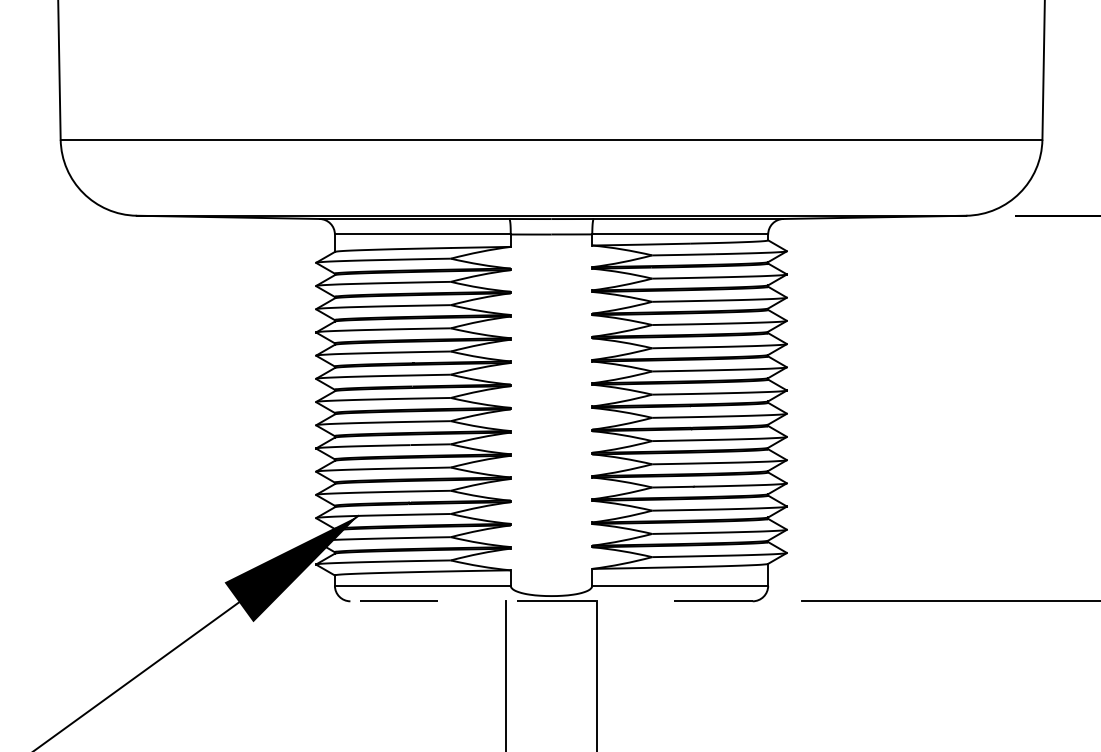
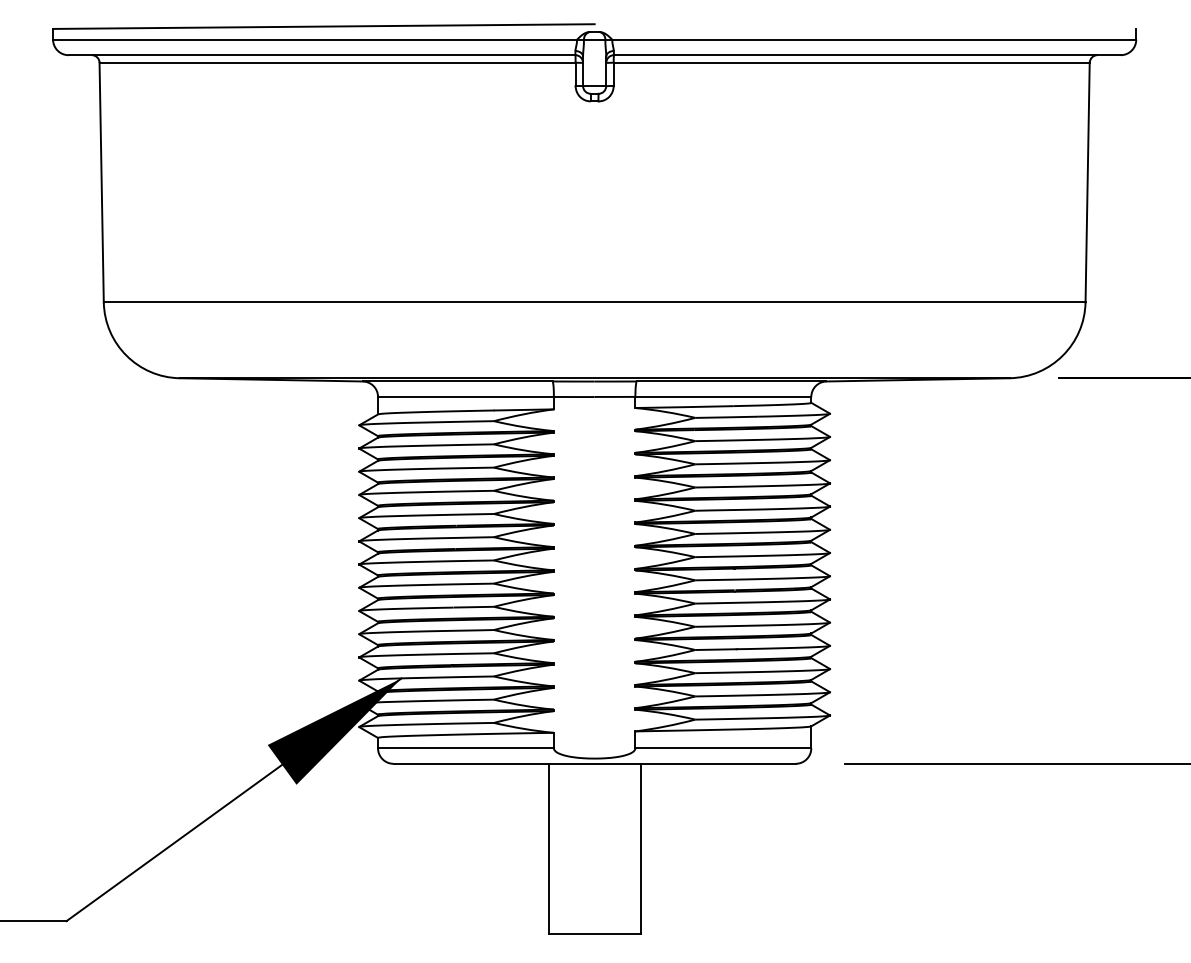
line: (551, 601) -> (594, 763), dashed -> solid

